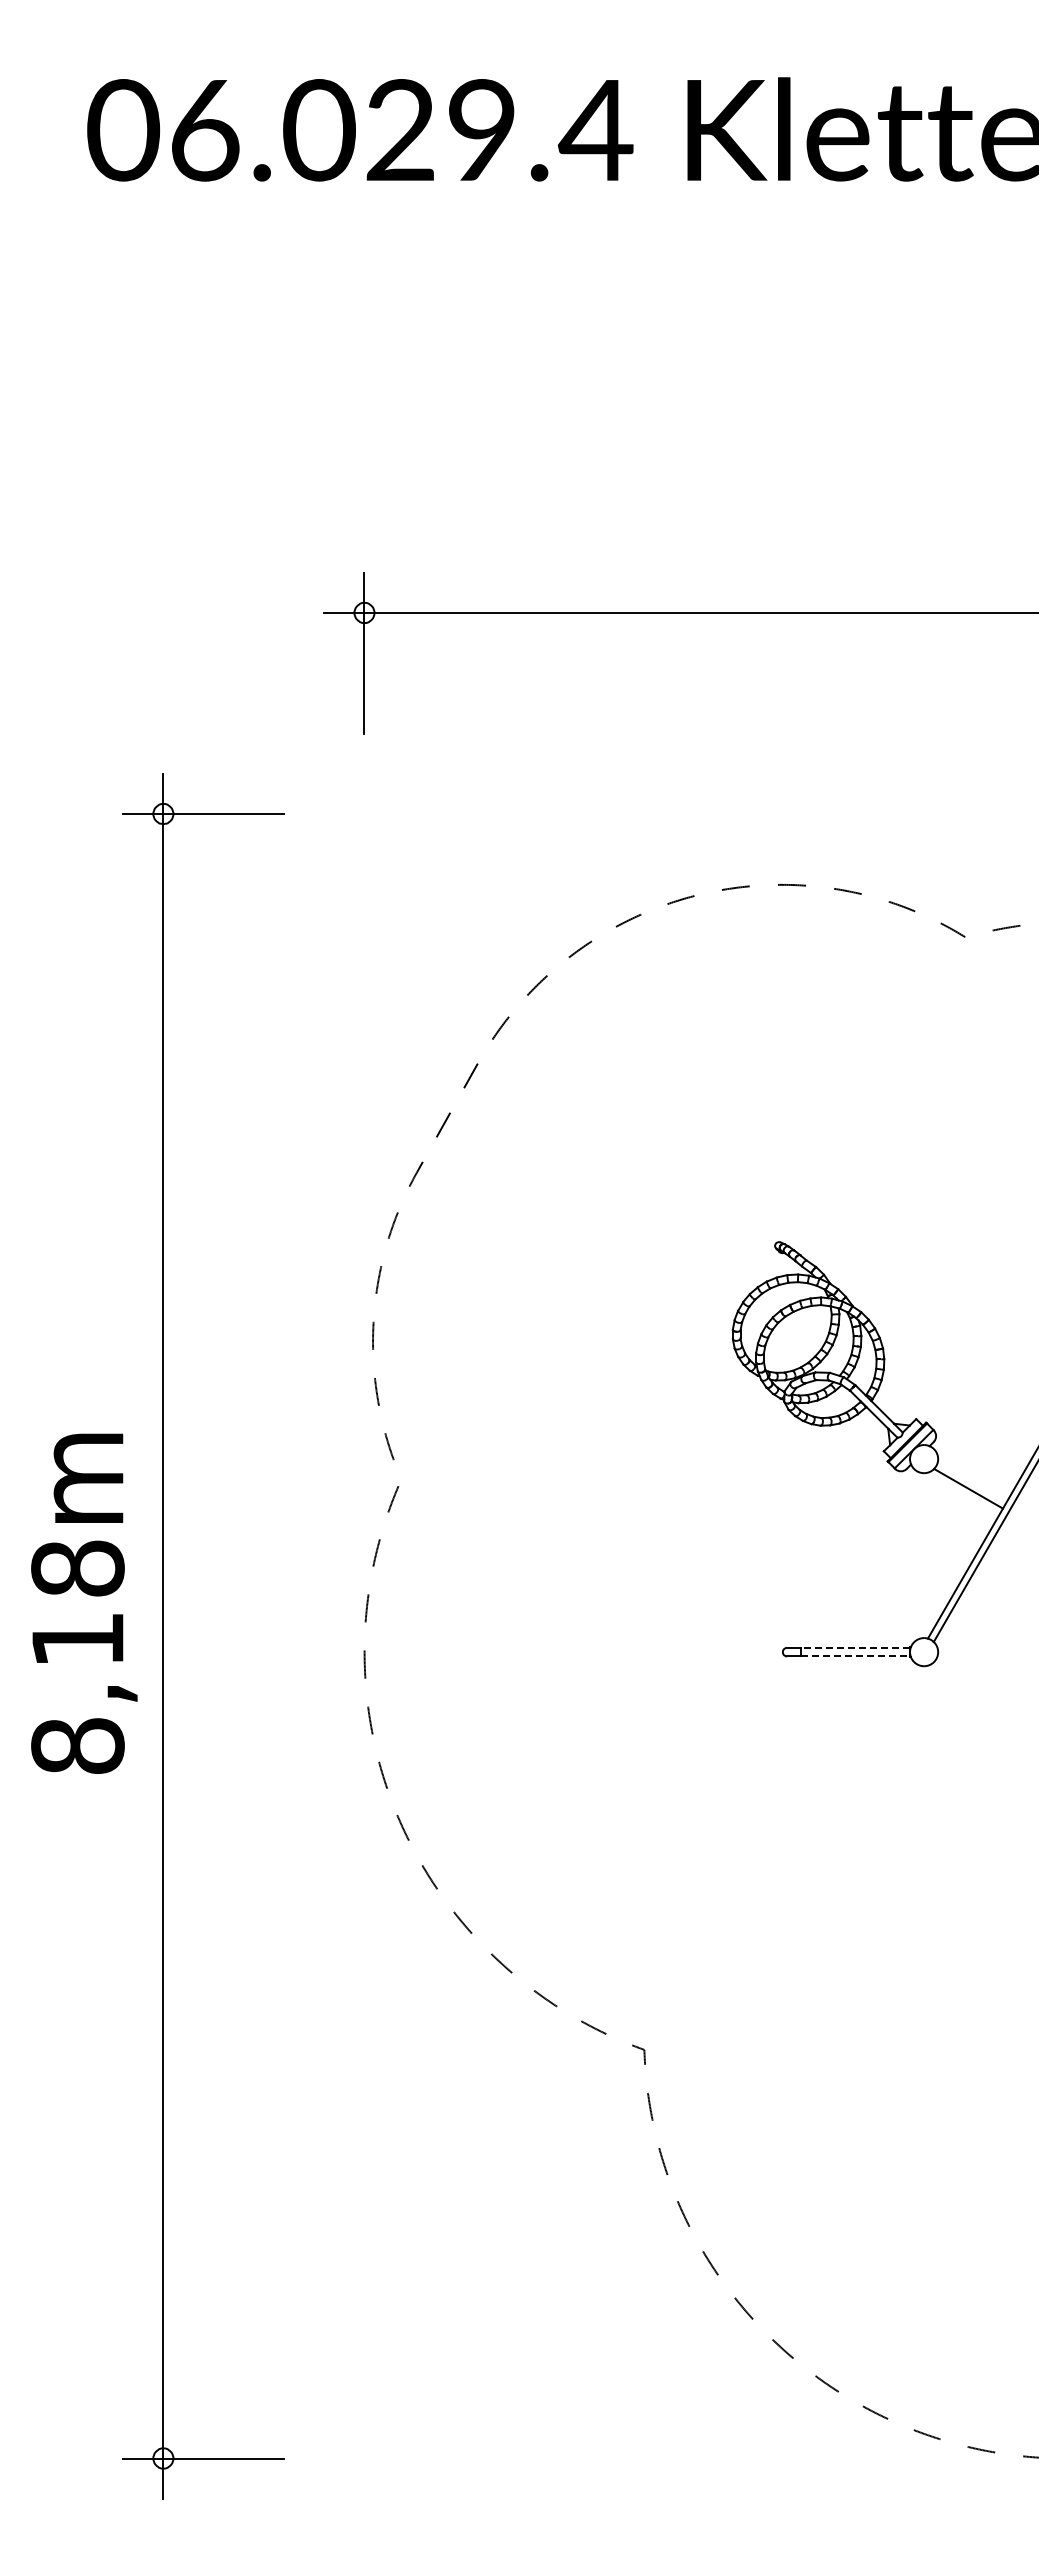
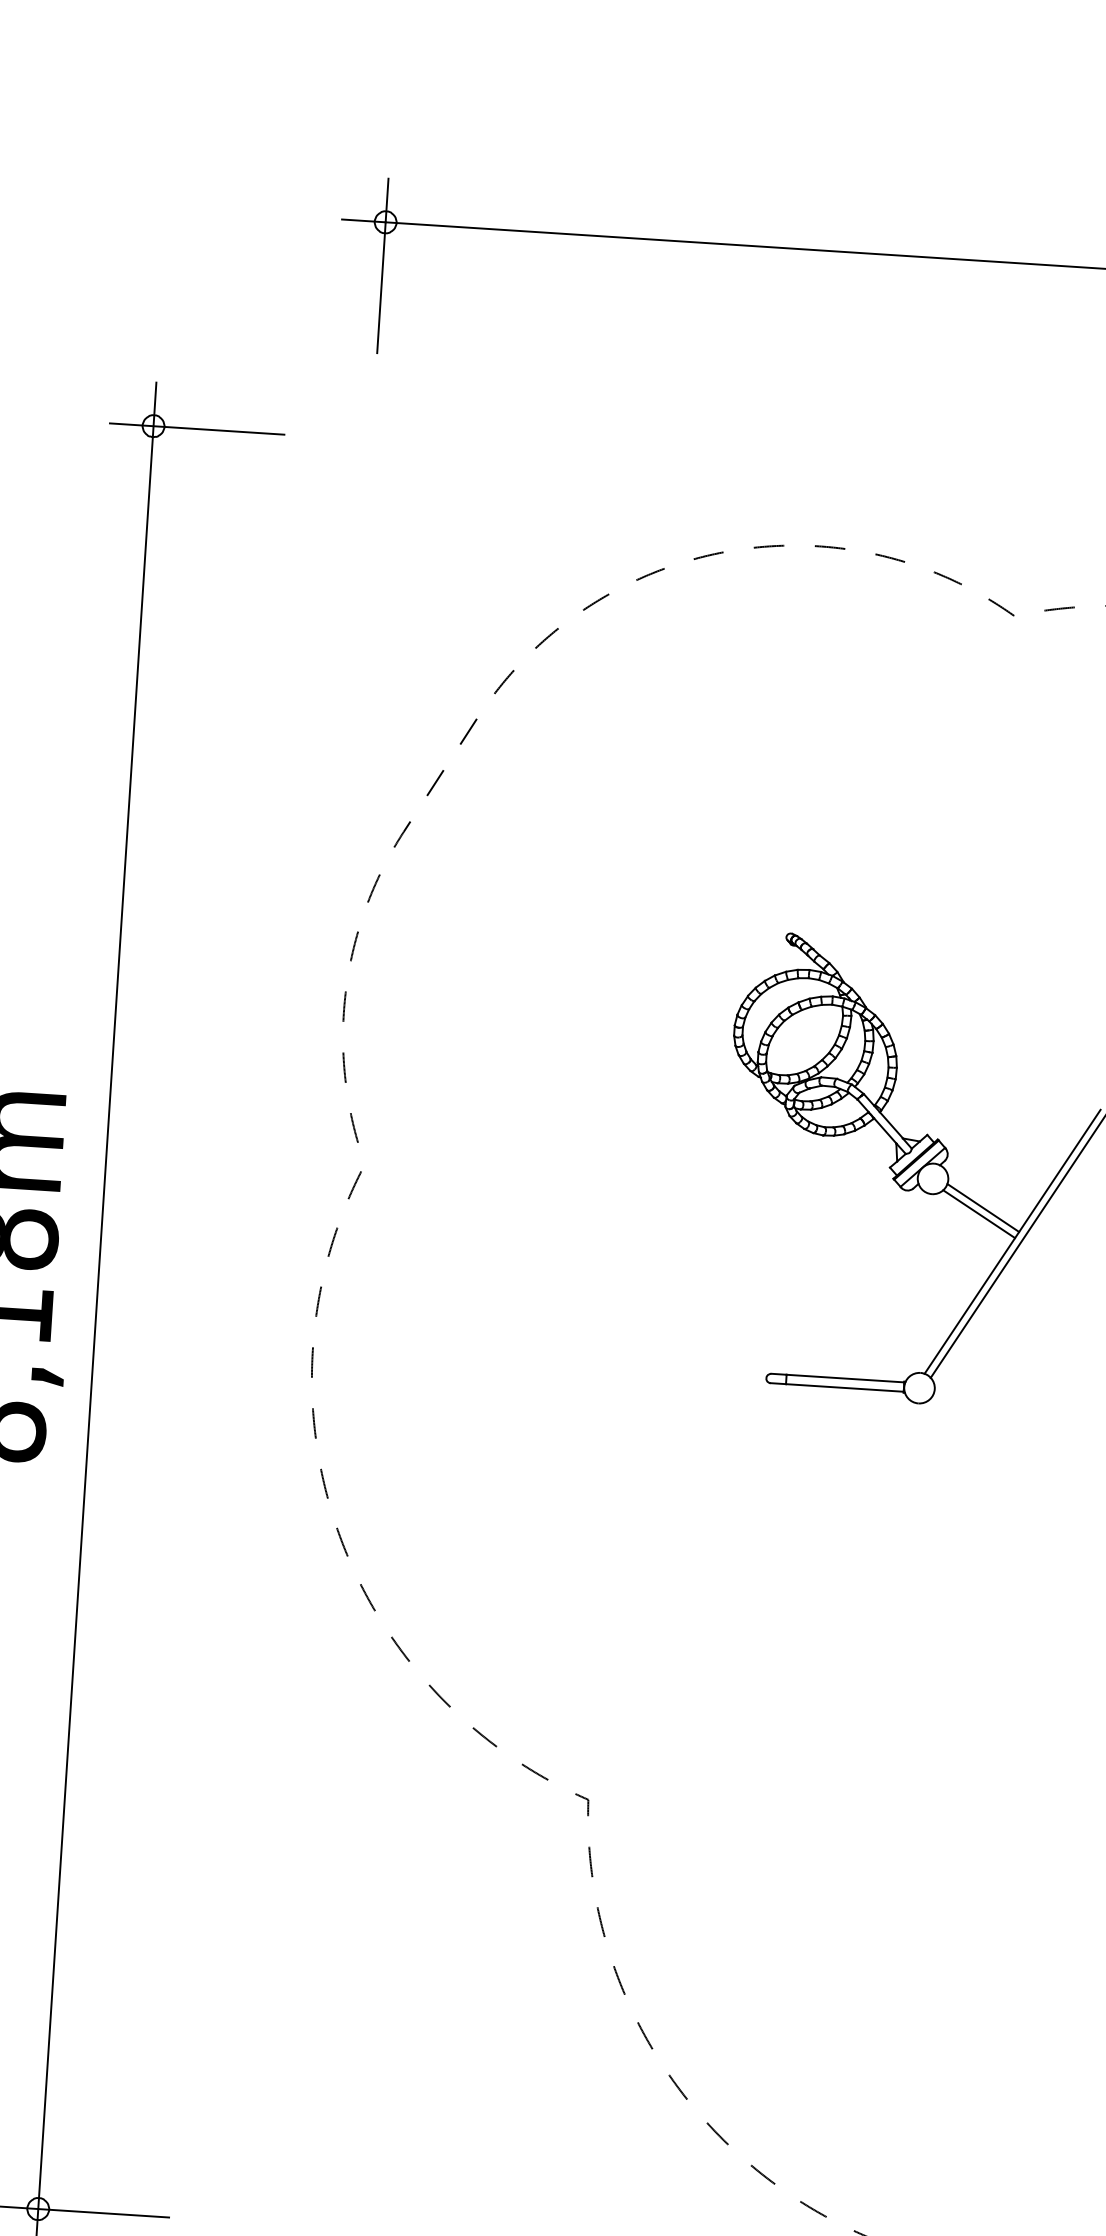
line: (971, 1482) -> (982, 1207), added
line: (855, 1647) -> (845, 1378), dashed -> solid
line: (856, 1656) -> (845, 1388), dashed -> solid

